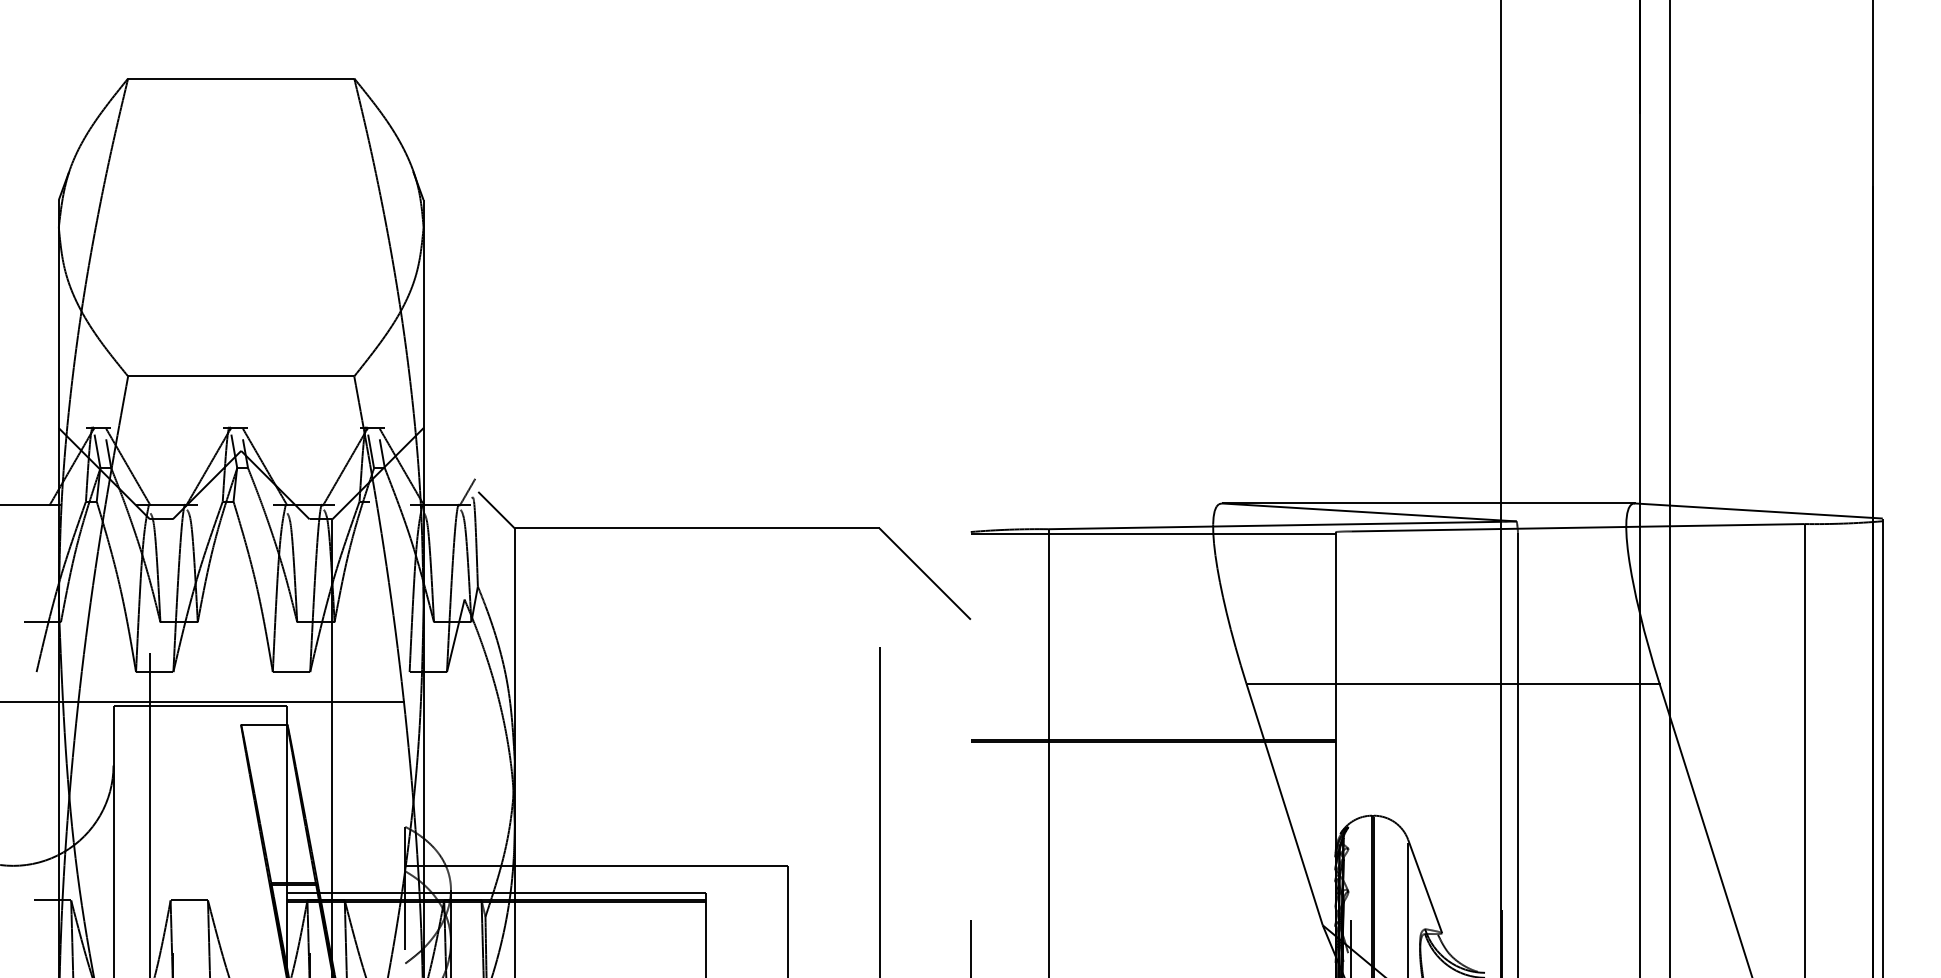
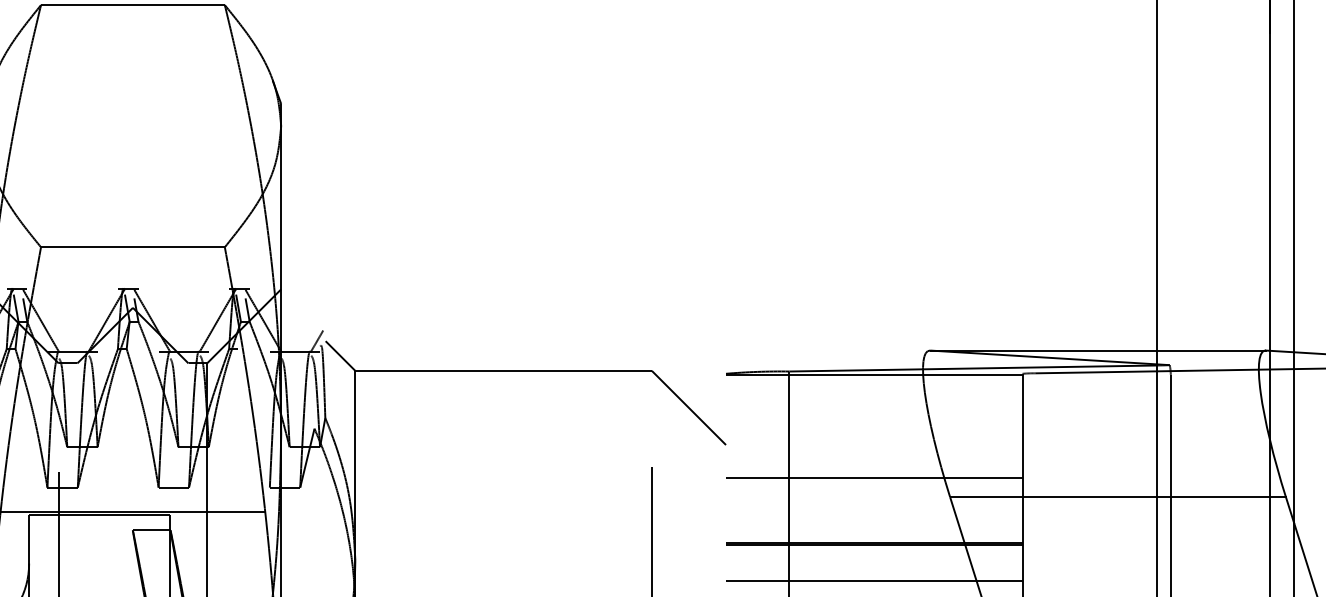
line: (1152, 660) -> (873, 478), added
line: (1152, 787) -> (873, 581), added

